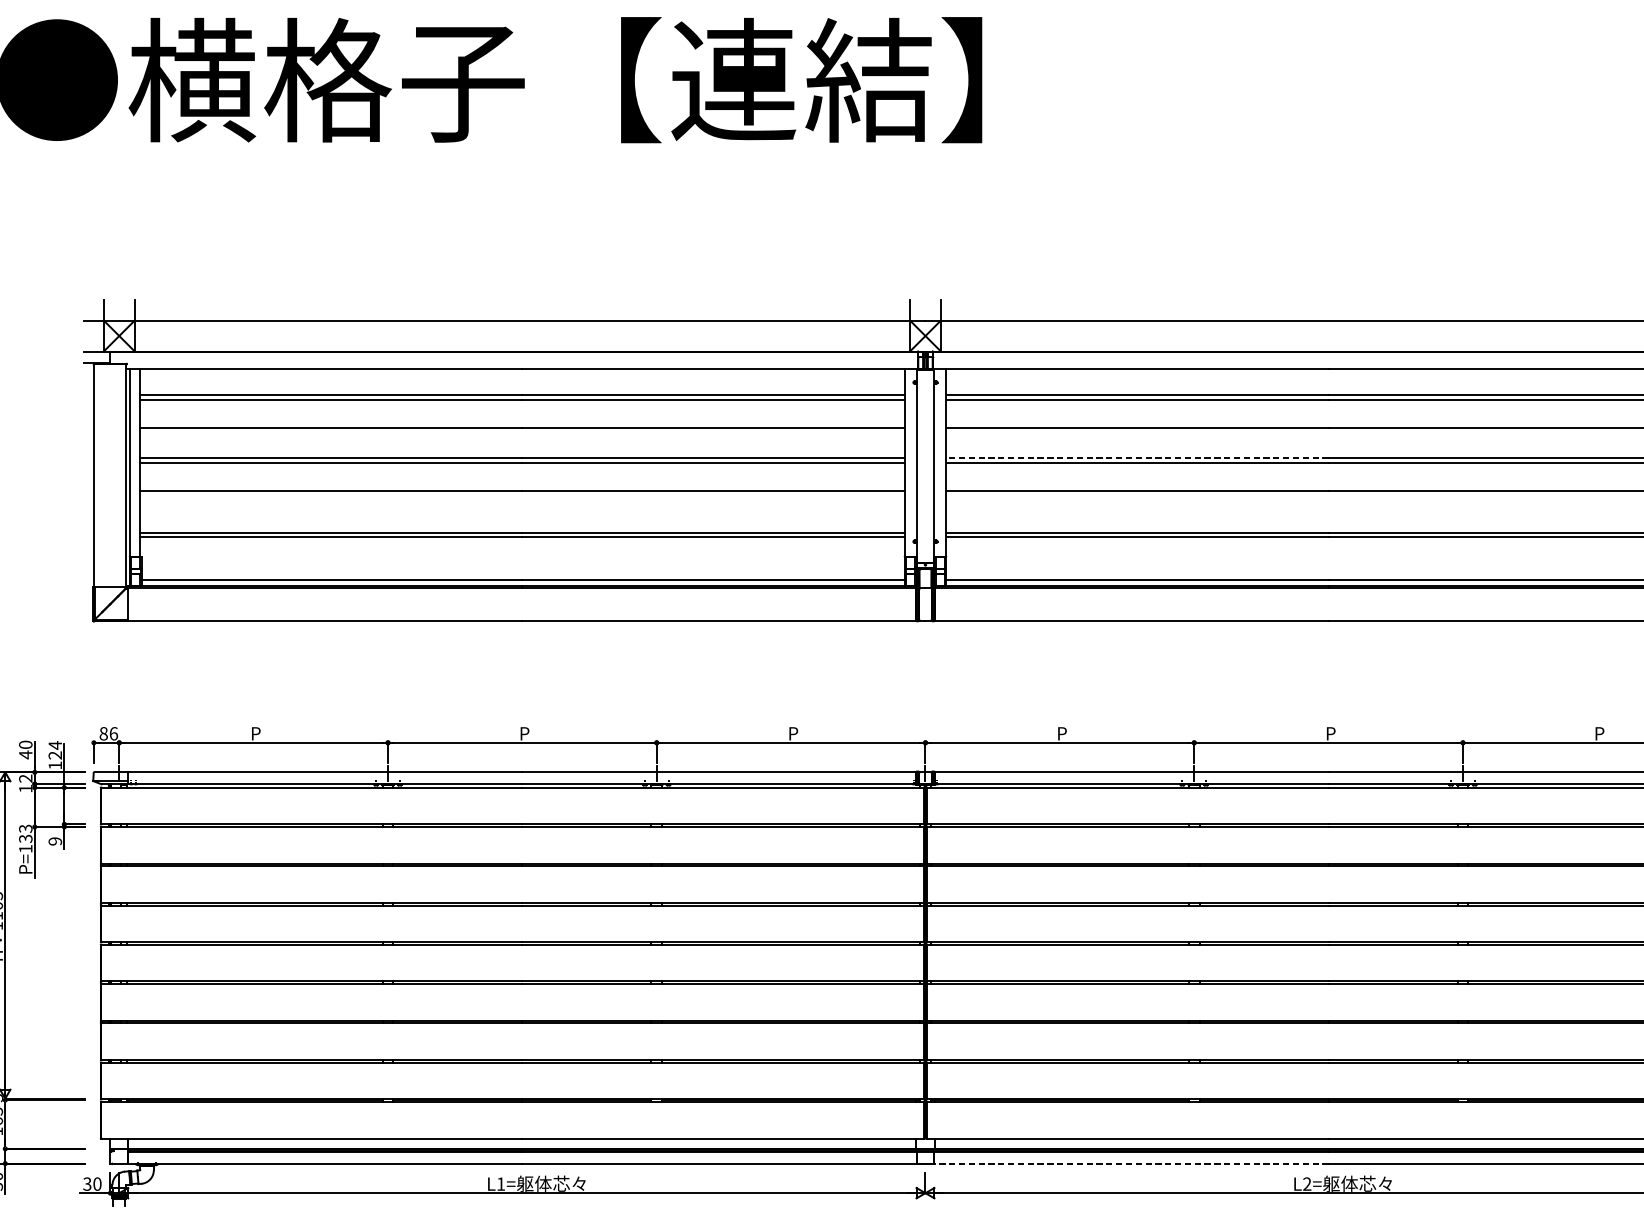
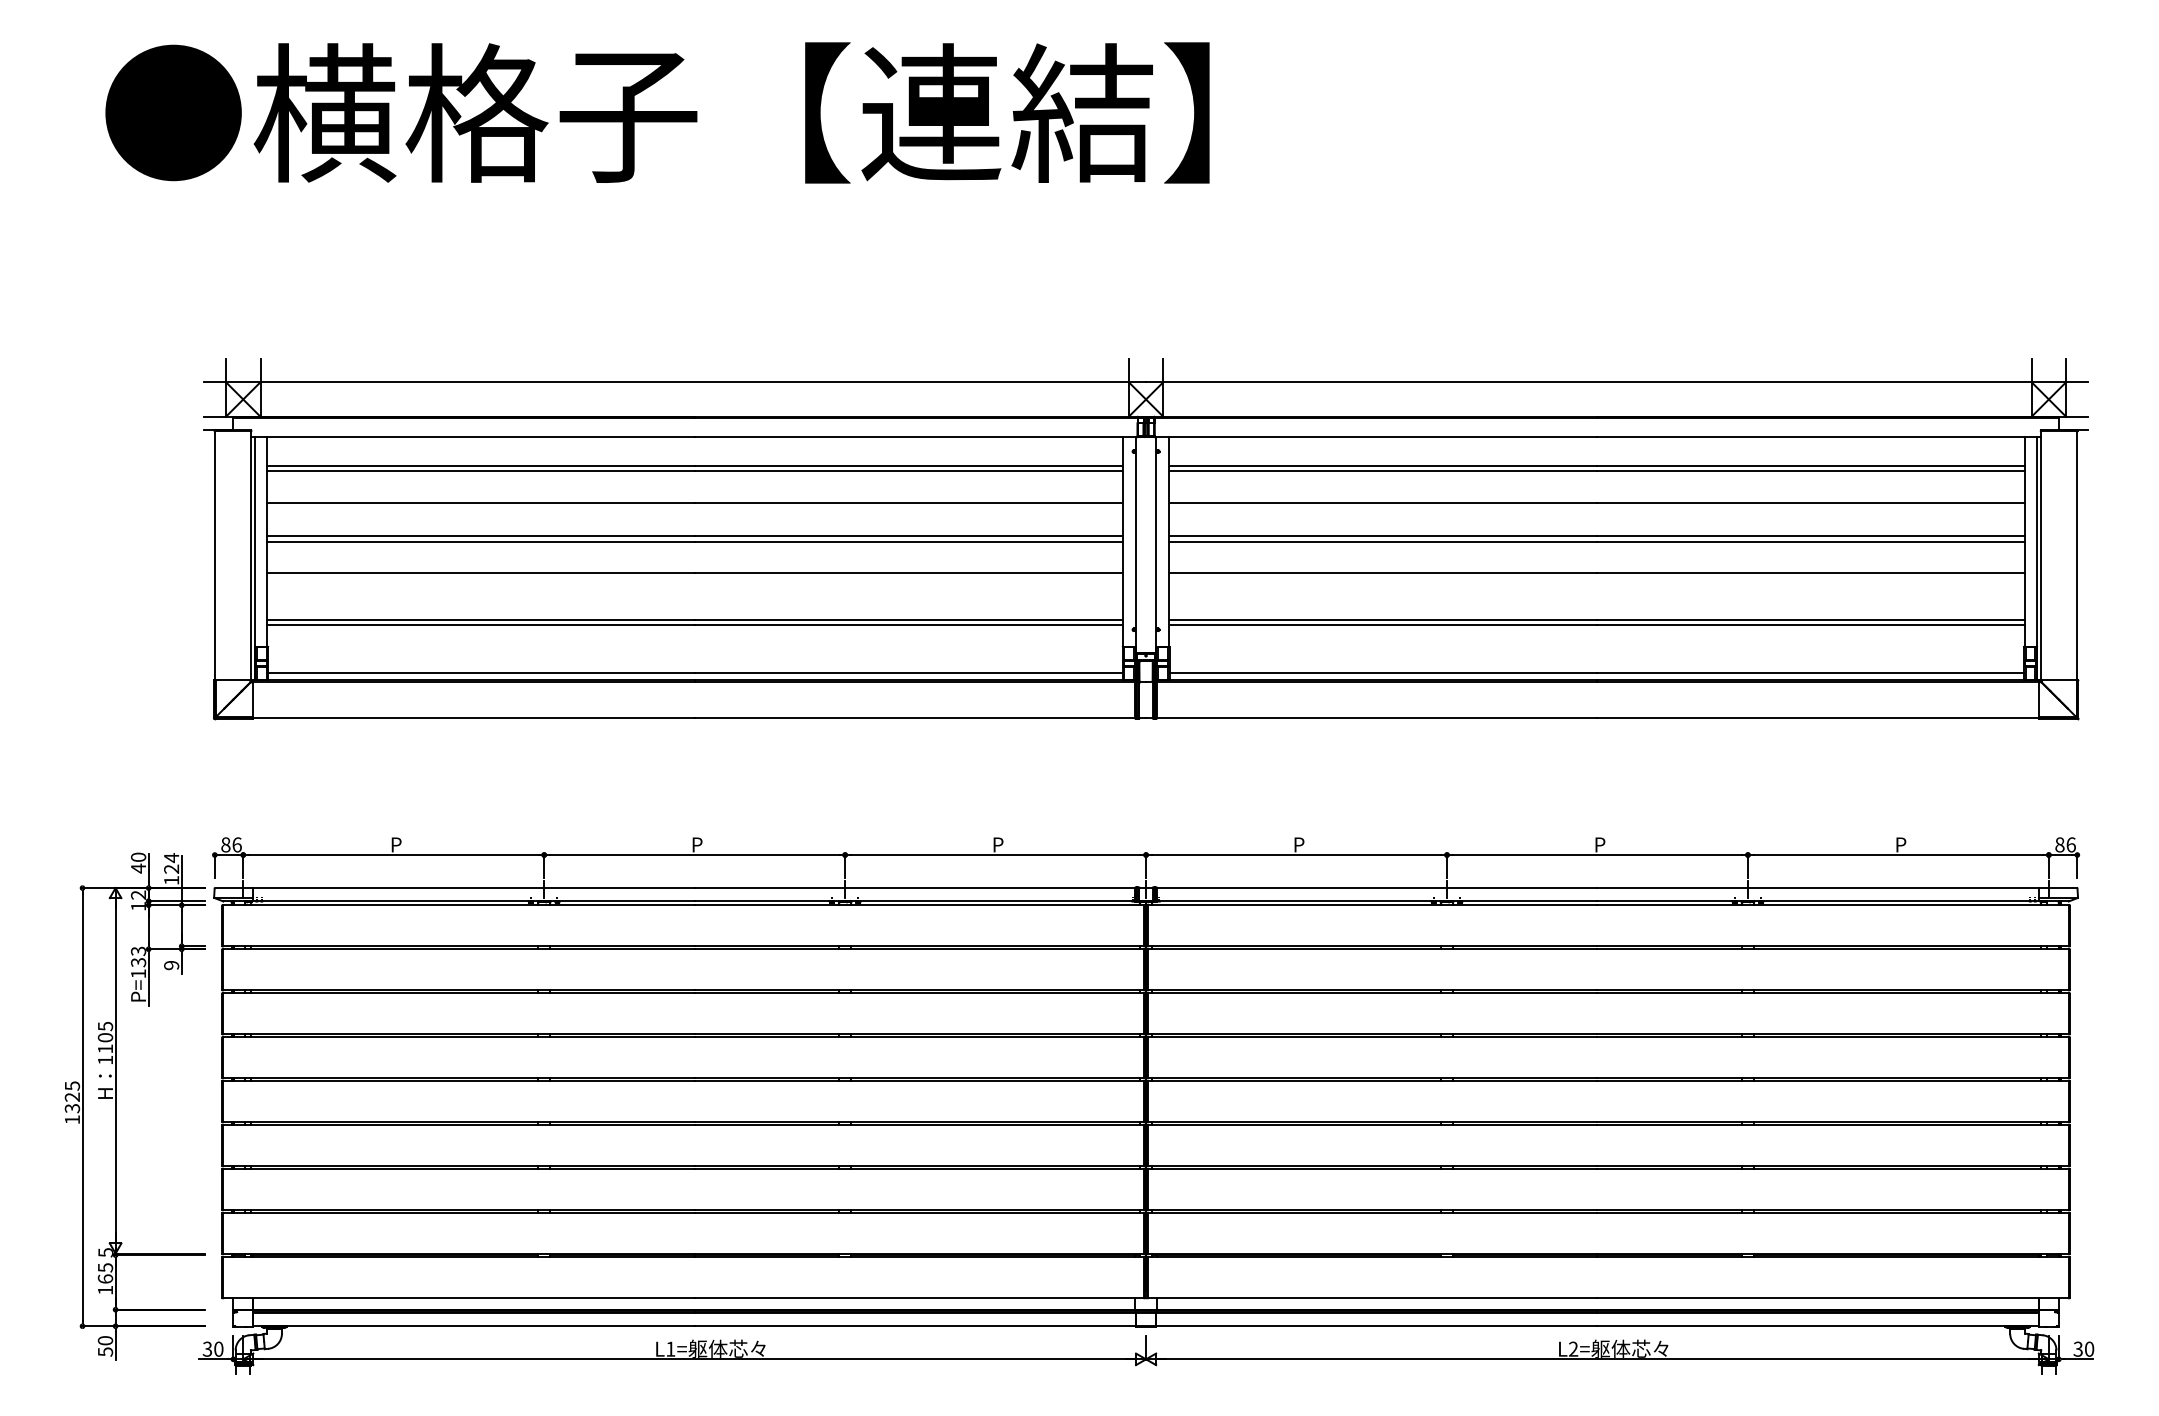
line: (1137, 458) -> (1383, 536), dashed -> solid
line: (1131, 1163) -> (1376, 1326), dashed -> solid

